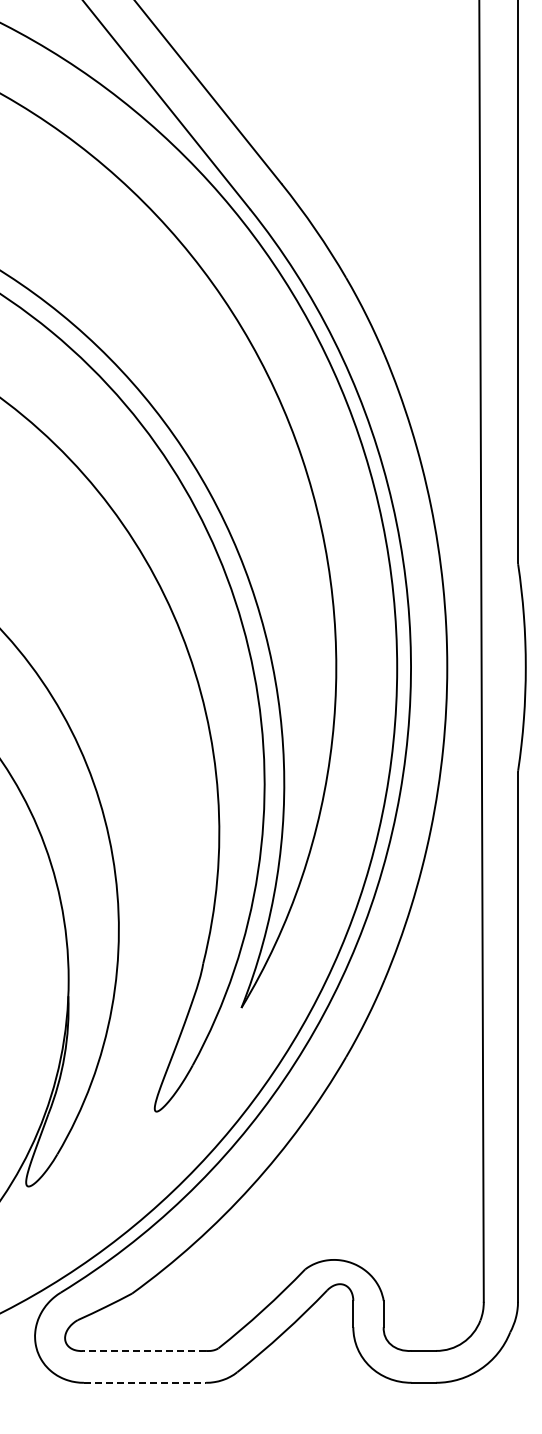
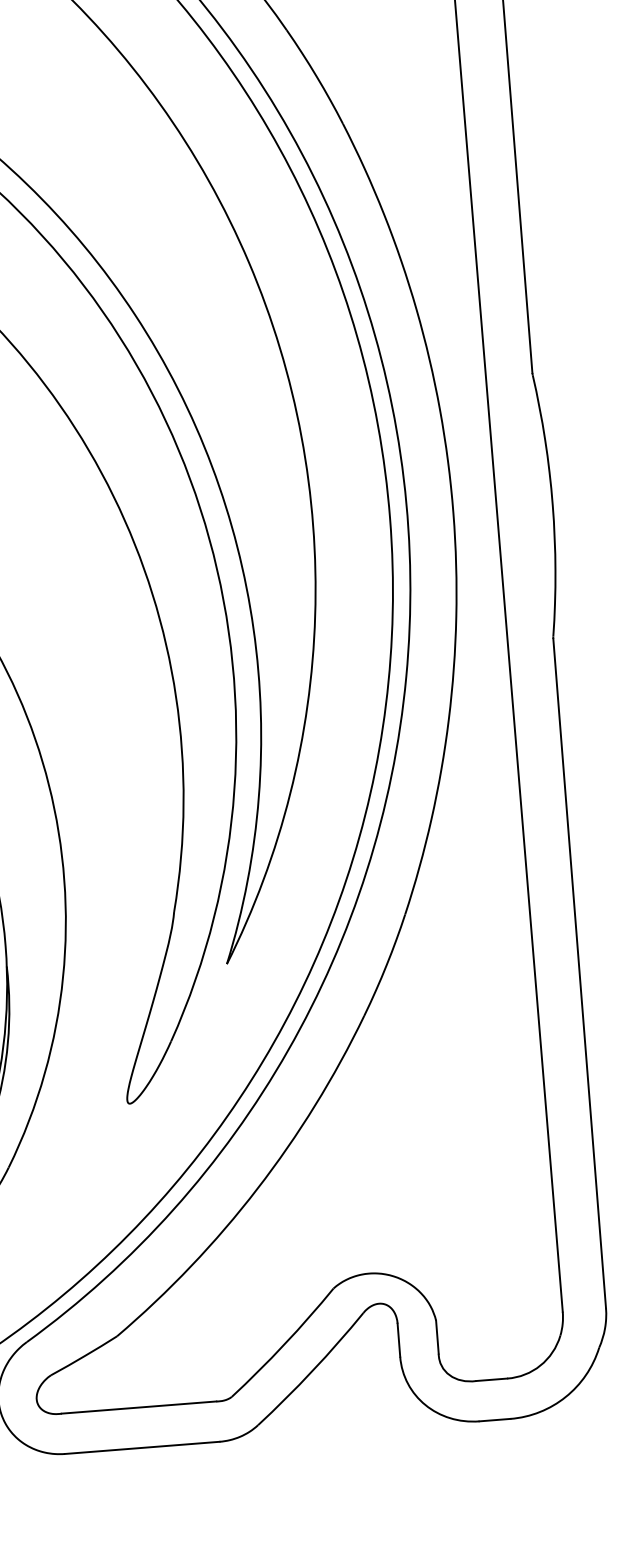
line: (144, 1350) -> (138, 1407), dashed -> solid
line: (145, 1382) -> (142, 1447), dashed -> solid

